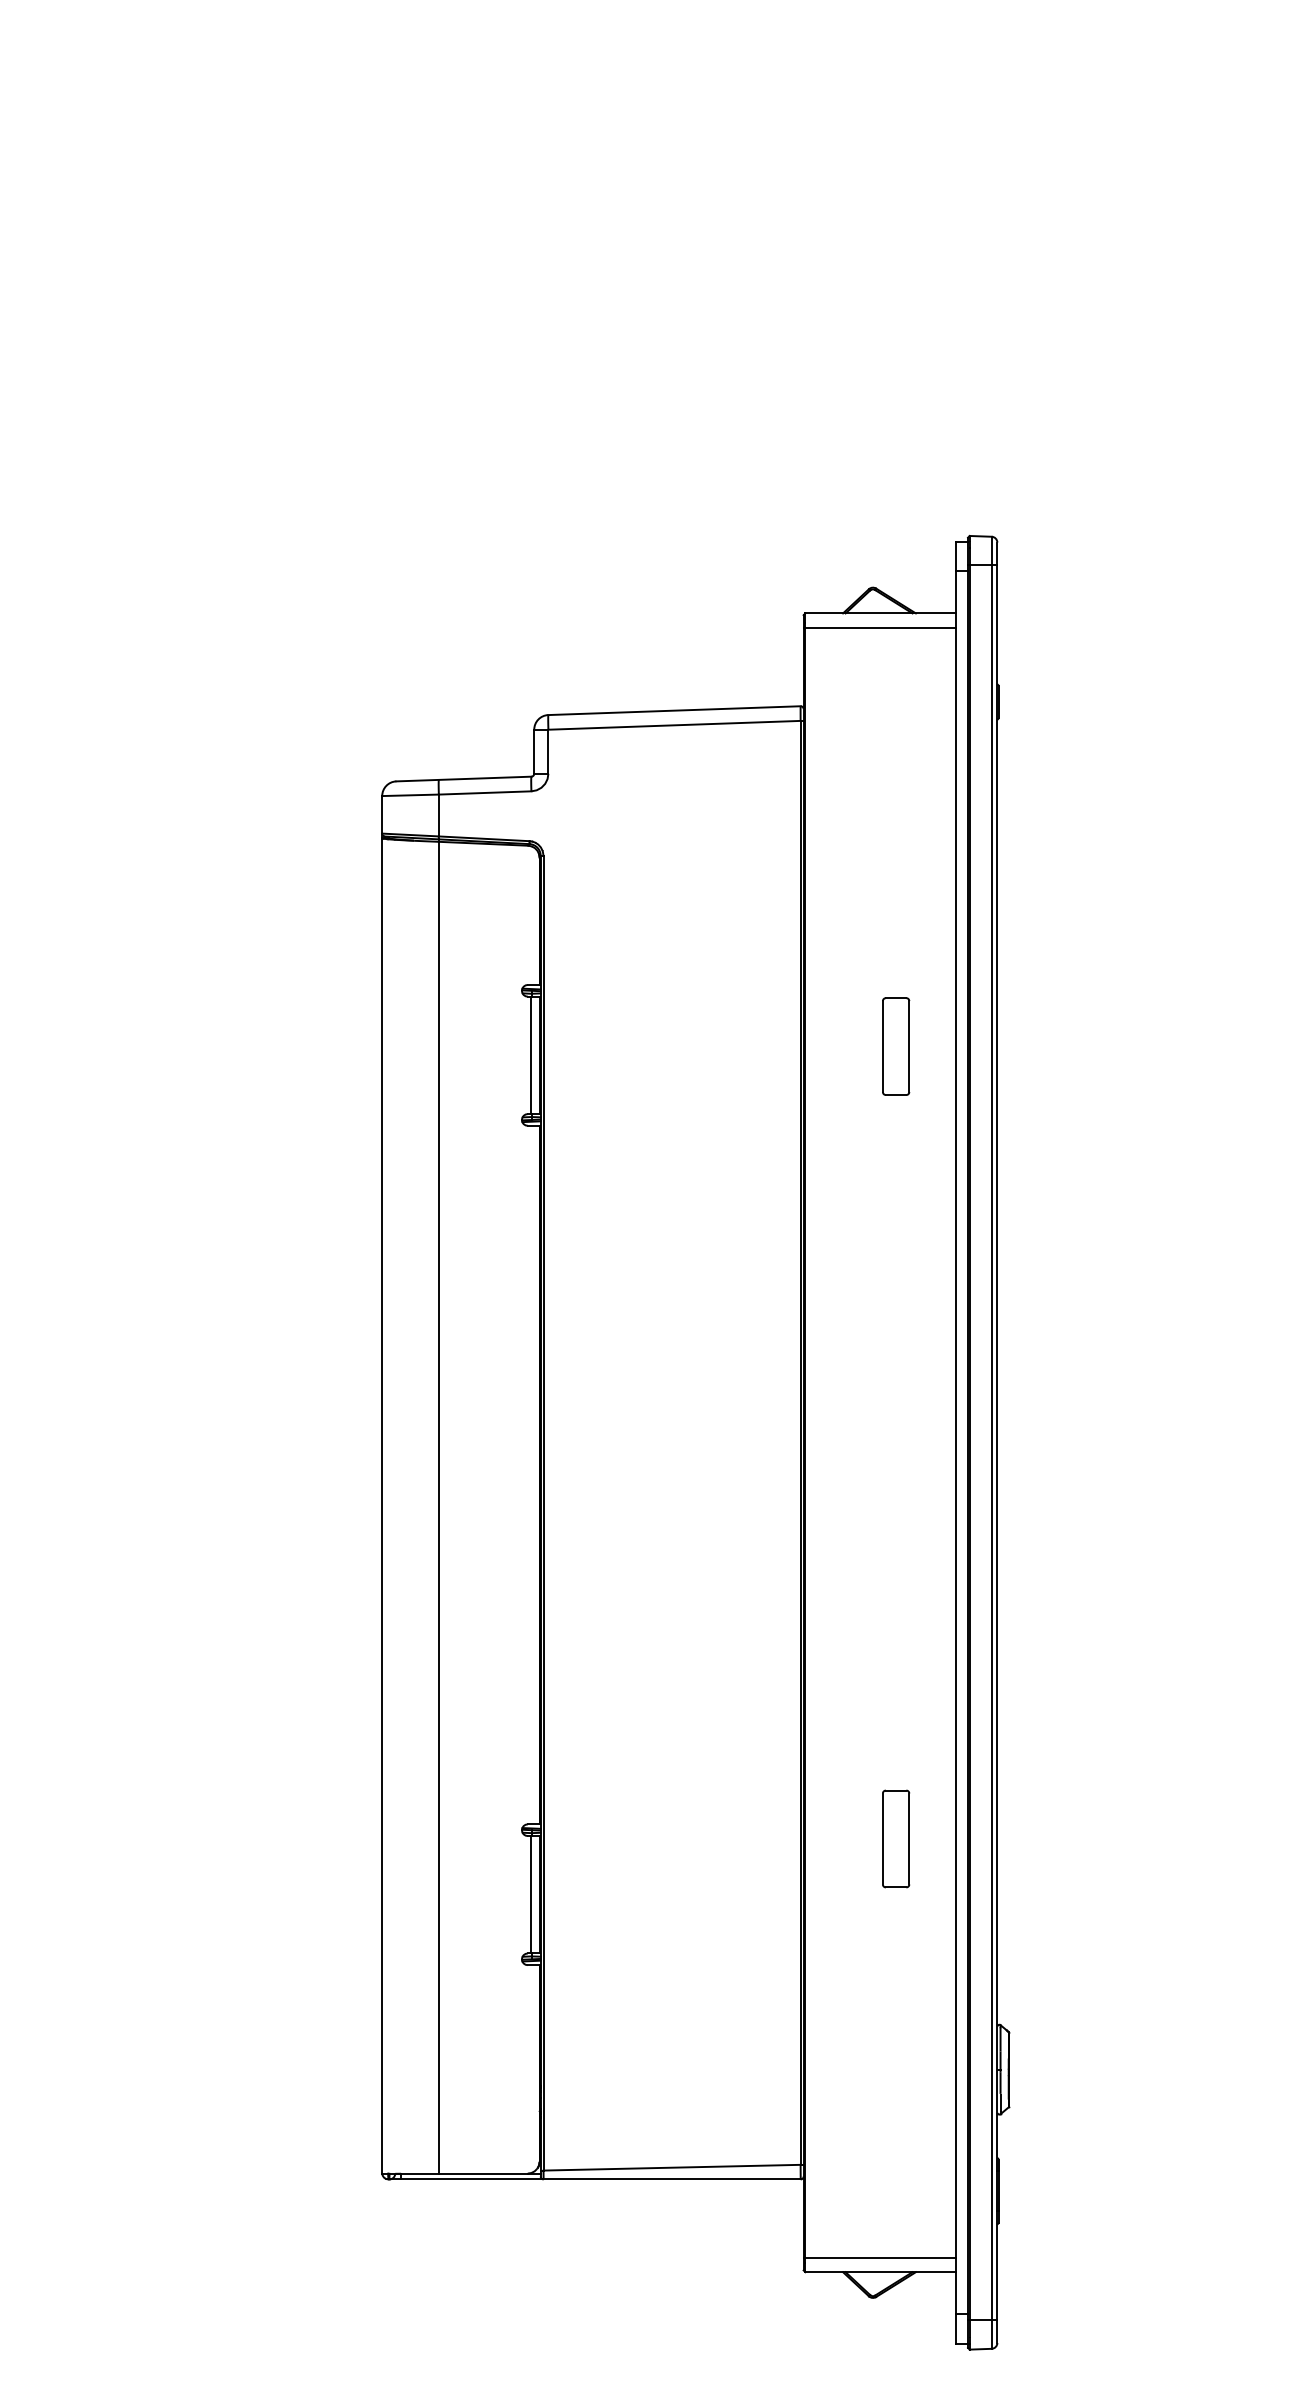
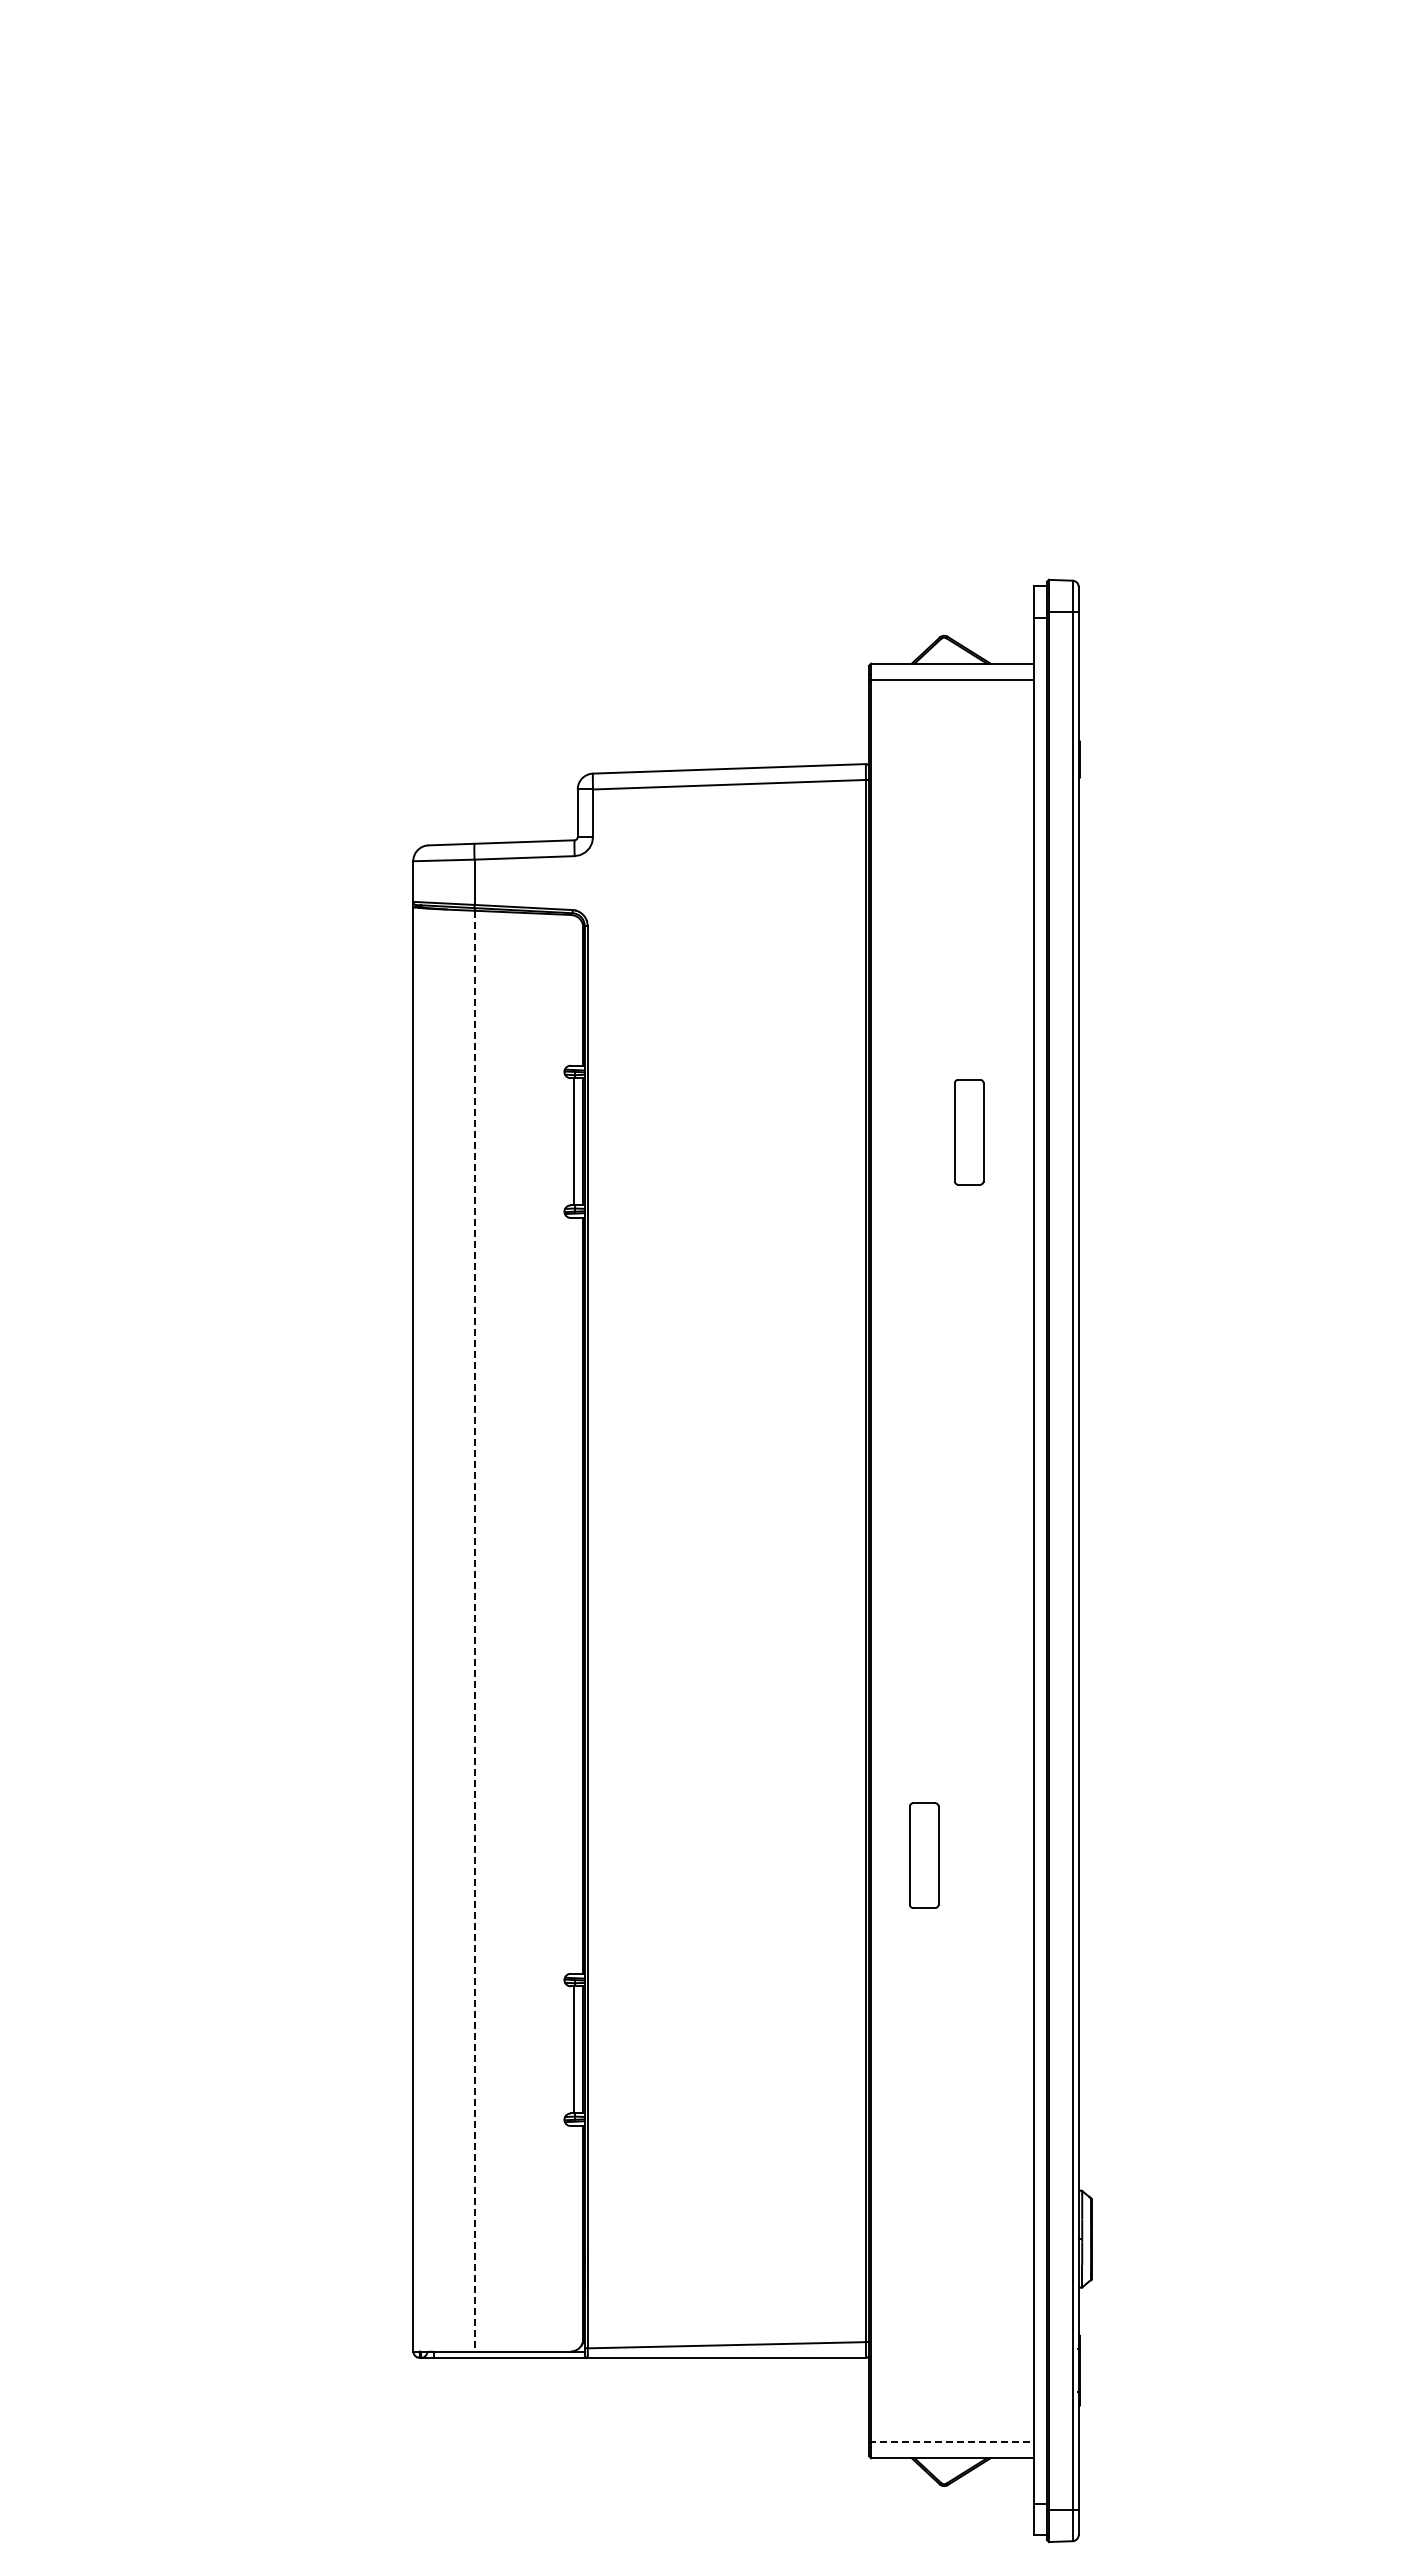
line: (438, 1507) -> (474, 1631), solid -> dashed
part: (896, 1838) -> (924, 1855), moved
line: (879, 2257) -> (951, 2442), solid -> dashed

